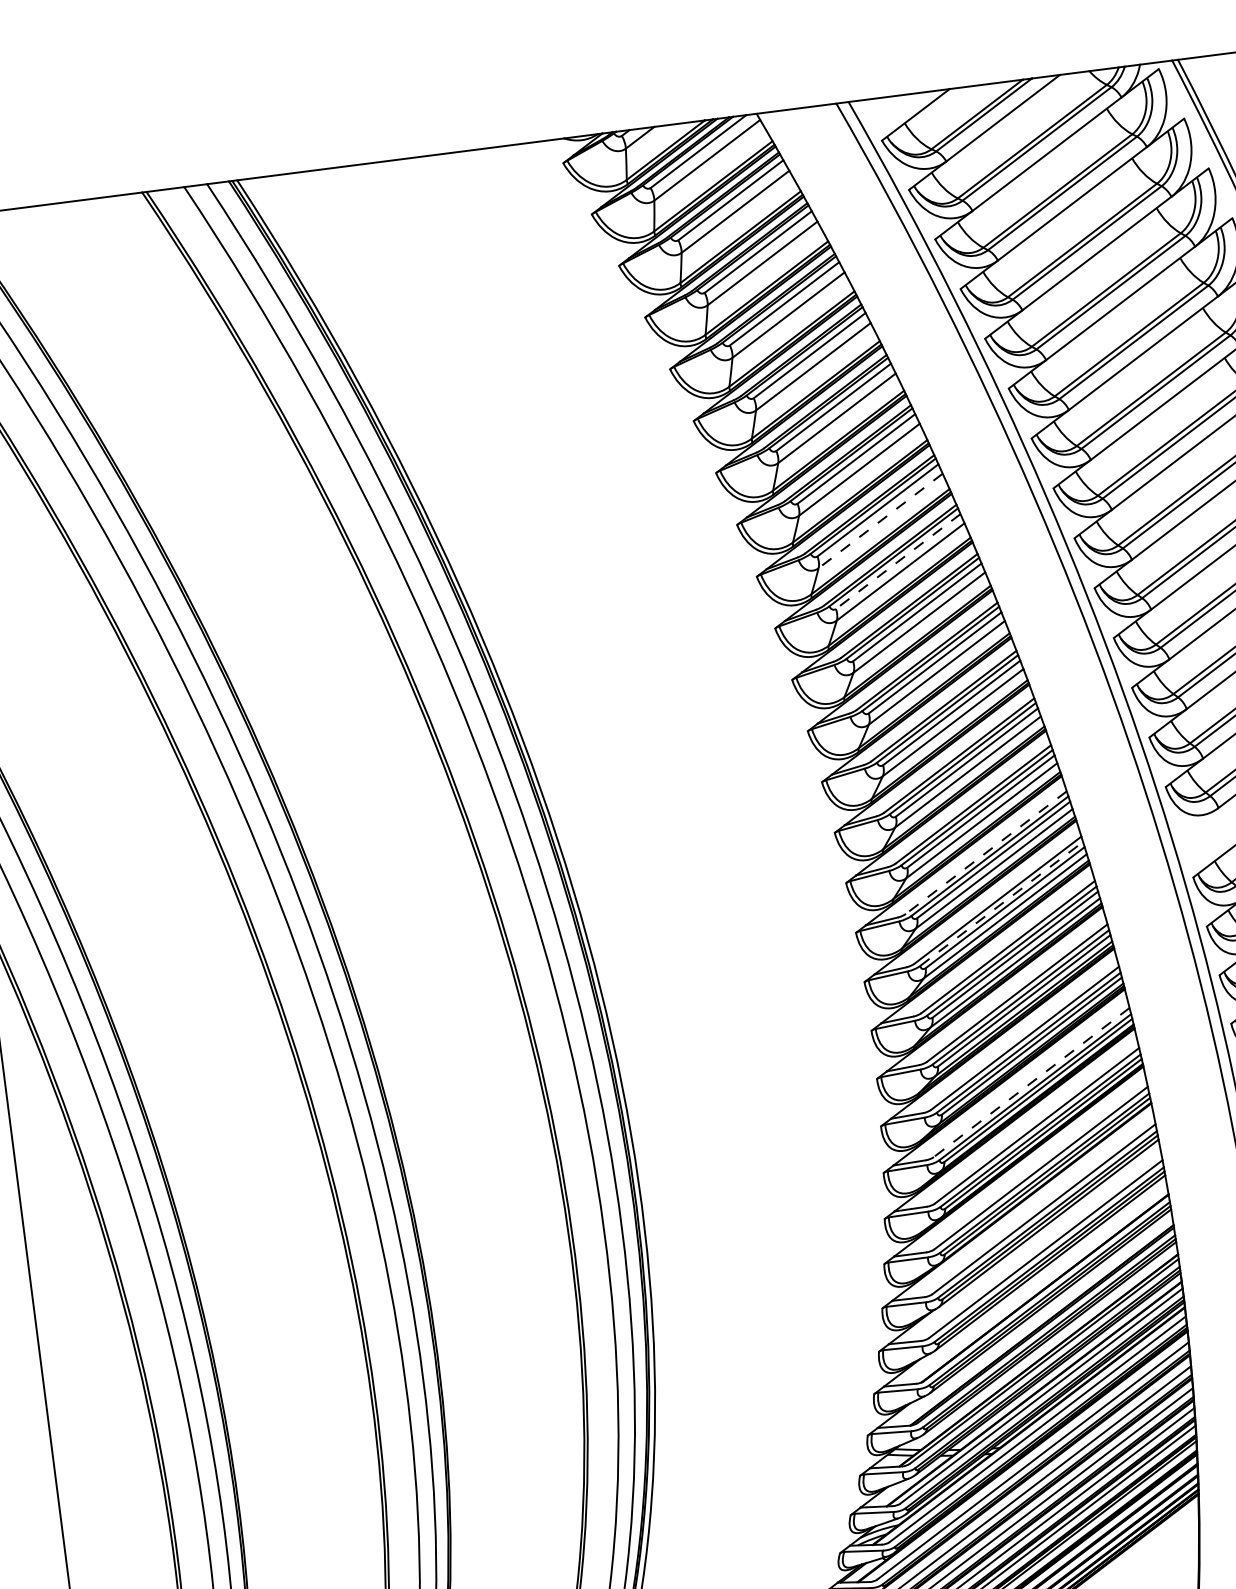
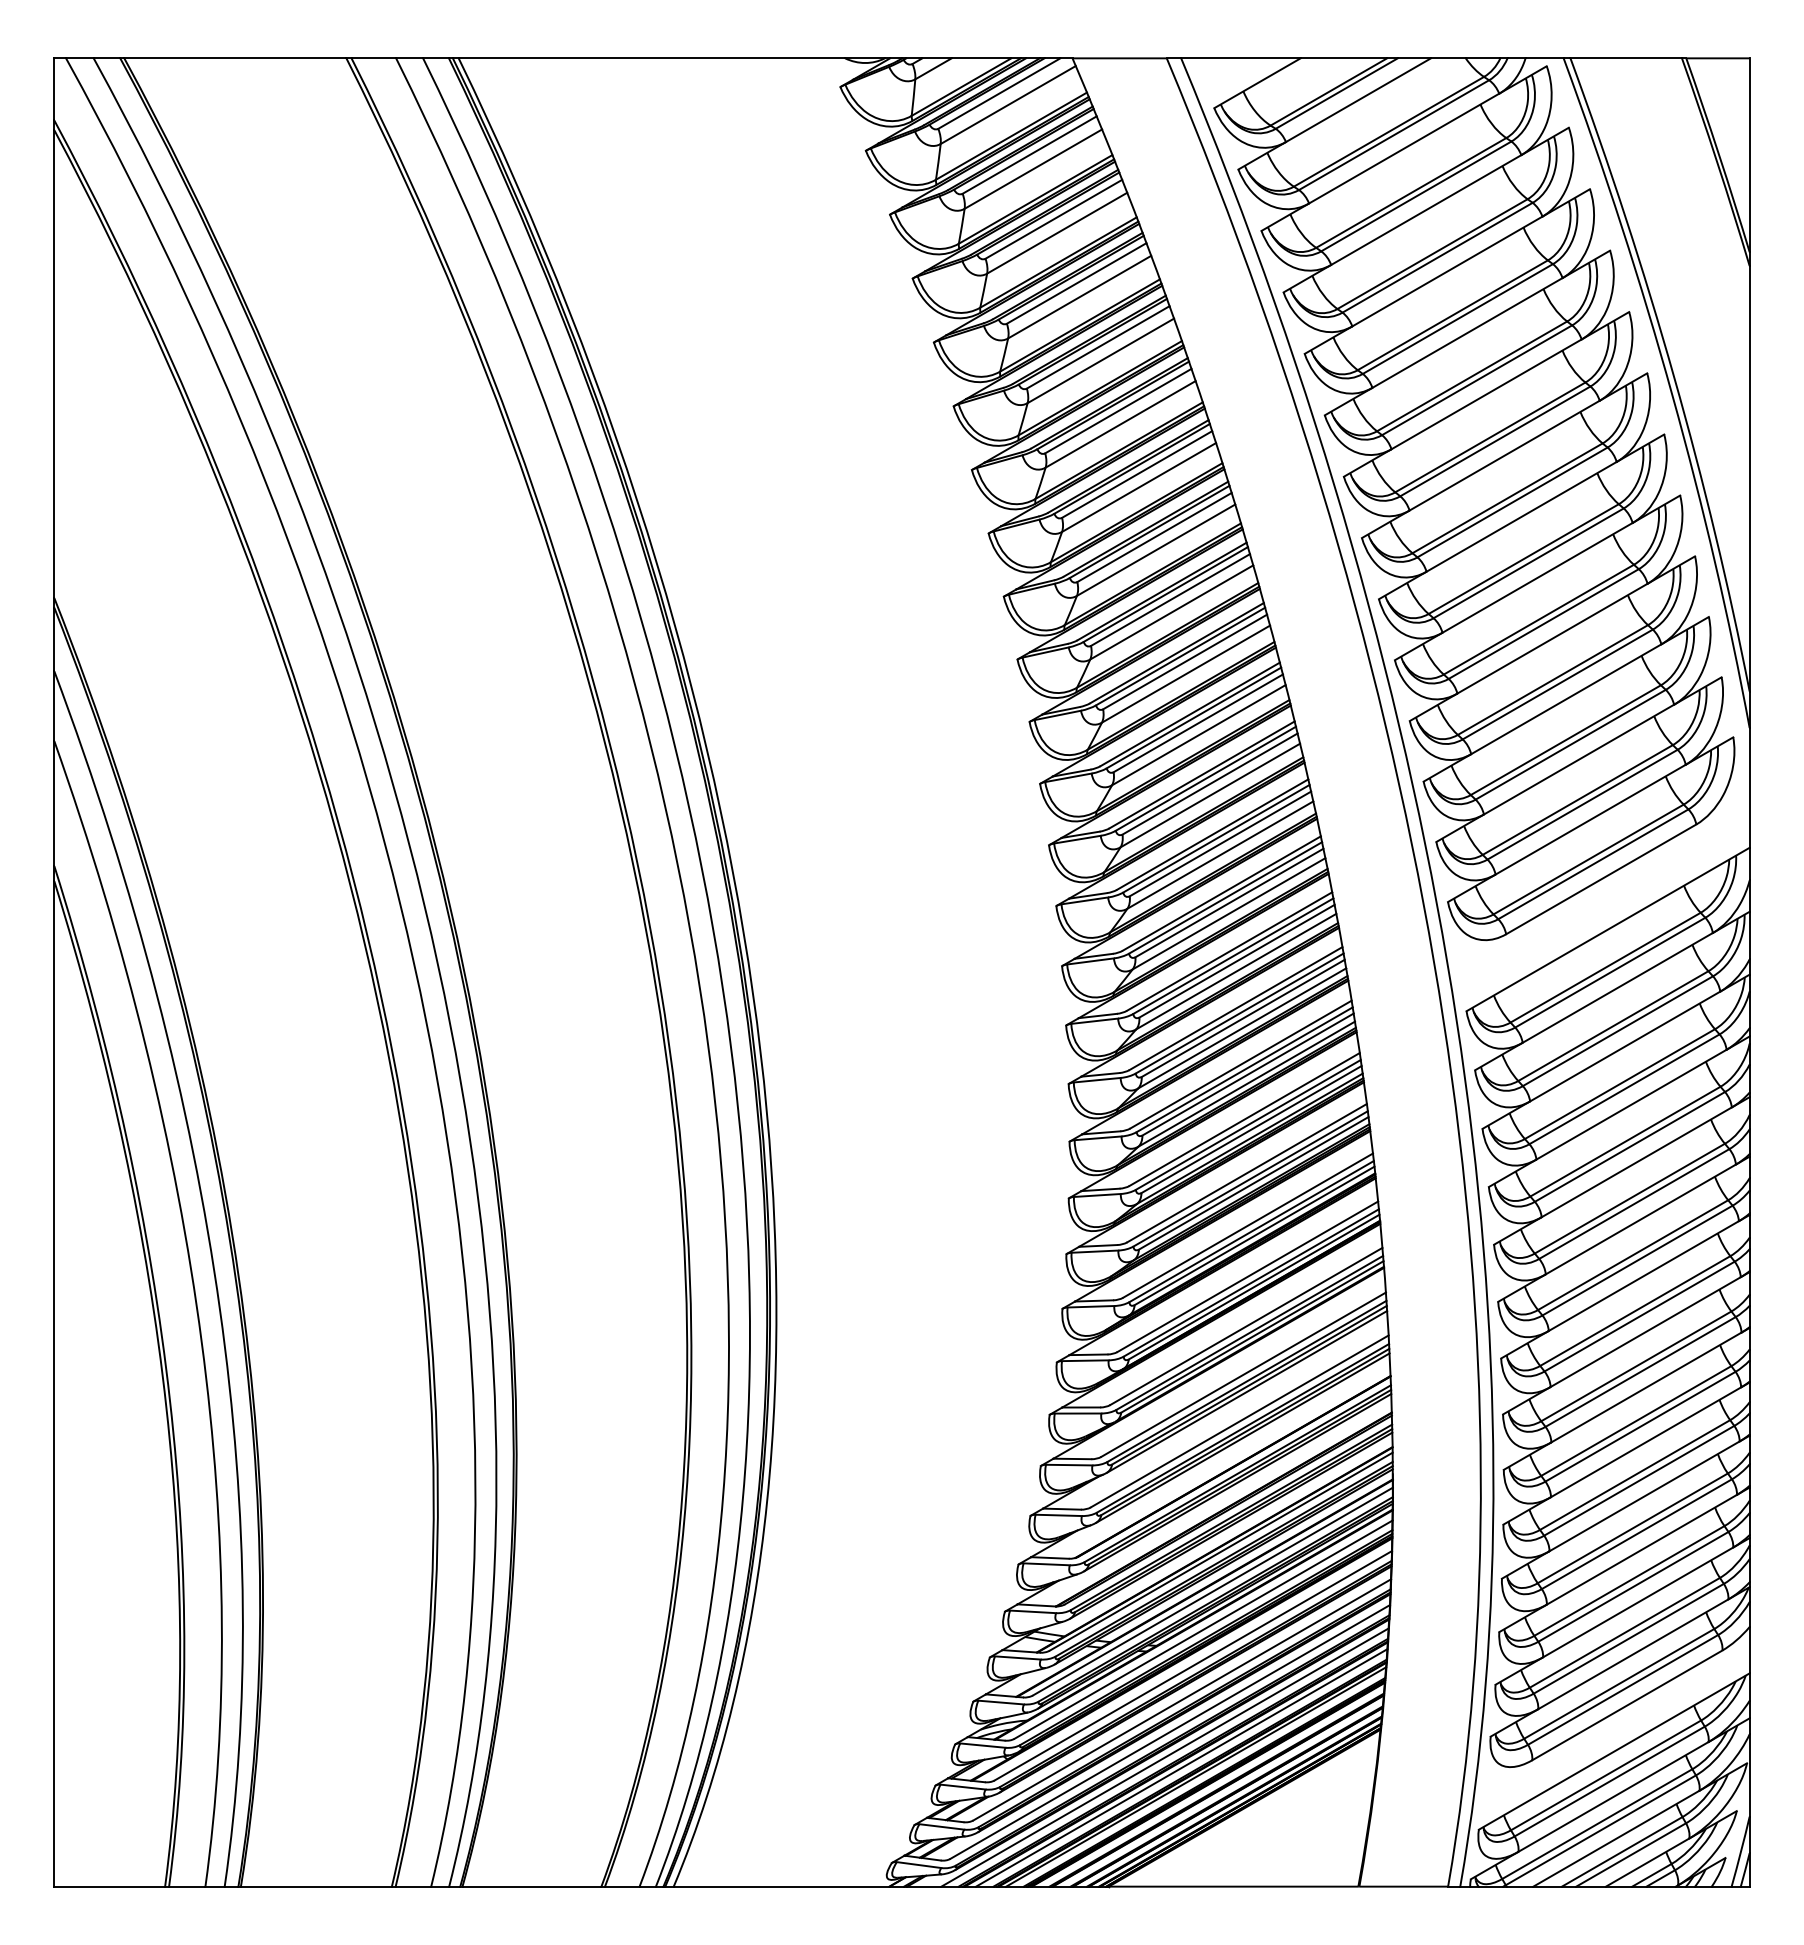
line: (880, 521) -> (1155, 550), dashed -> solid
line: (898, 561) -> (1170, 600), dashed -> solid
line: (986, 852) -> (1229, 951), dashed -> solid
line: (1001, 903) -> (1239, 1013), dashed -> solid
line: (1031, 1082) -> (1247, 1225), dashed -> solid

